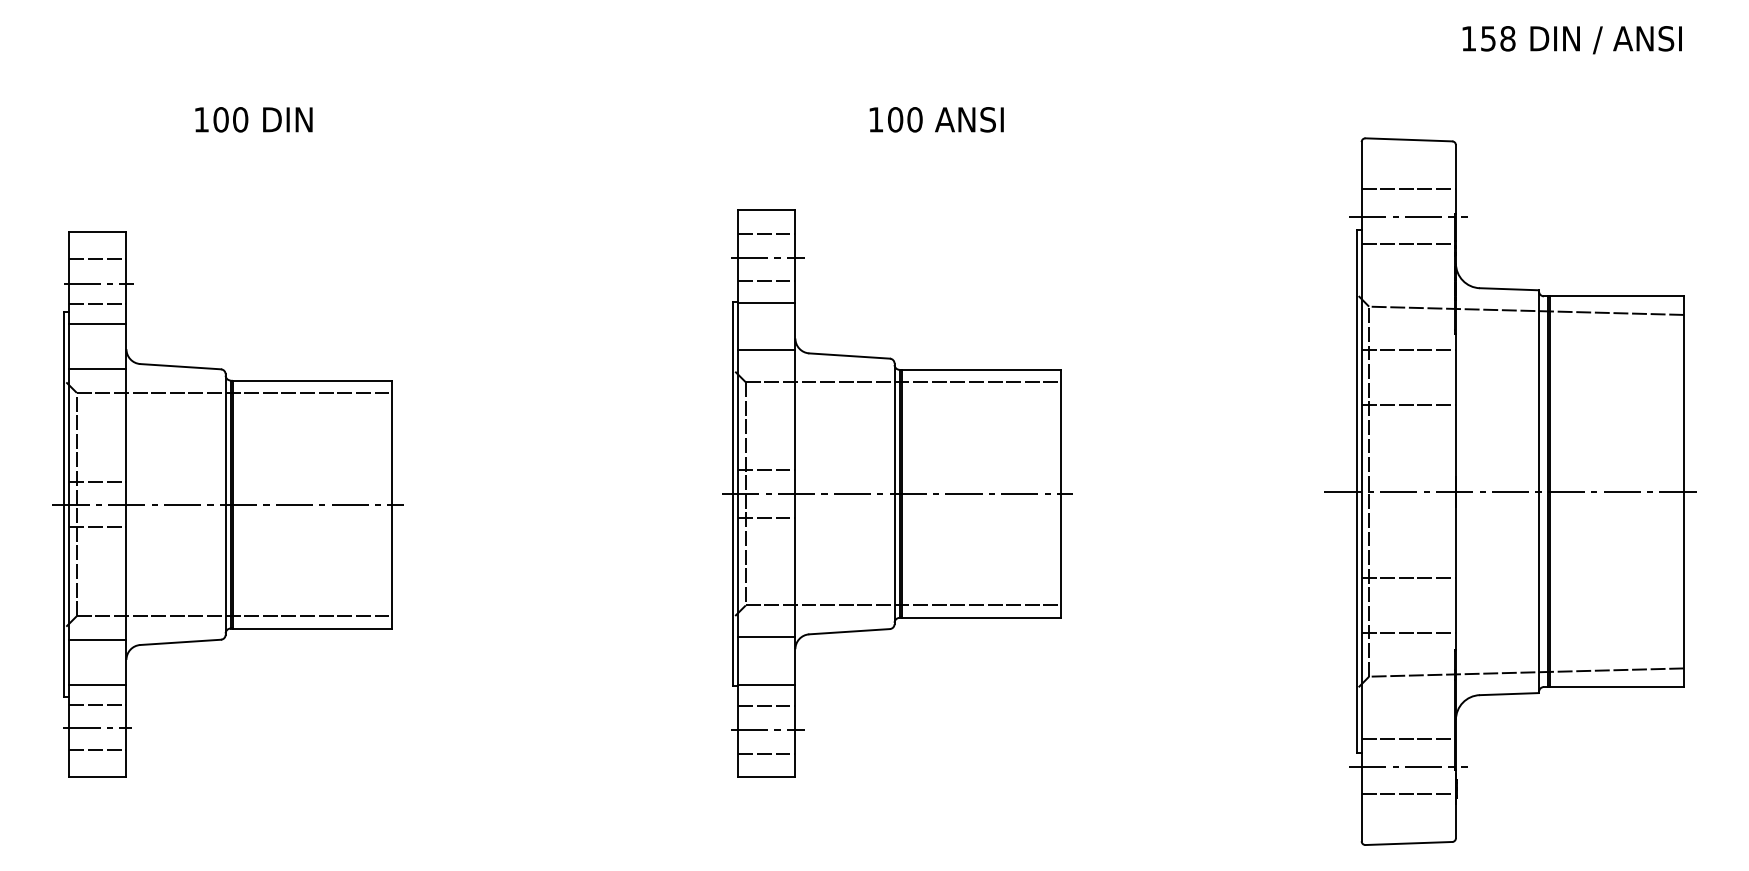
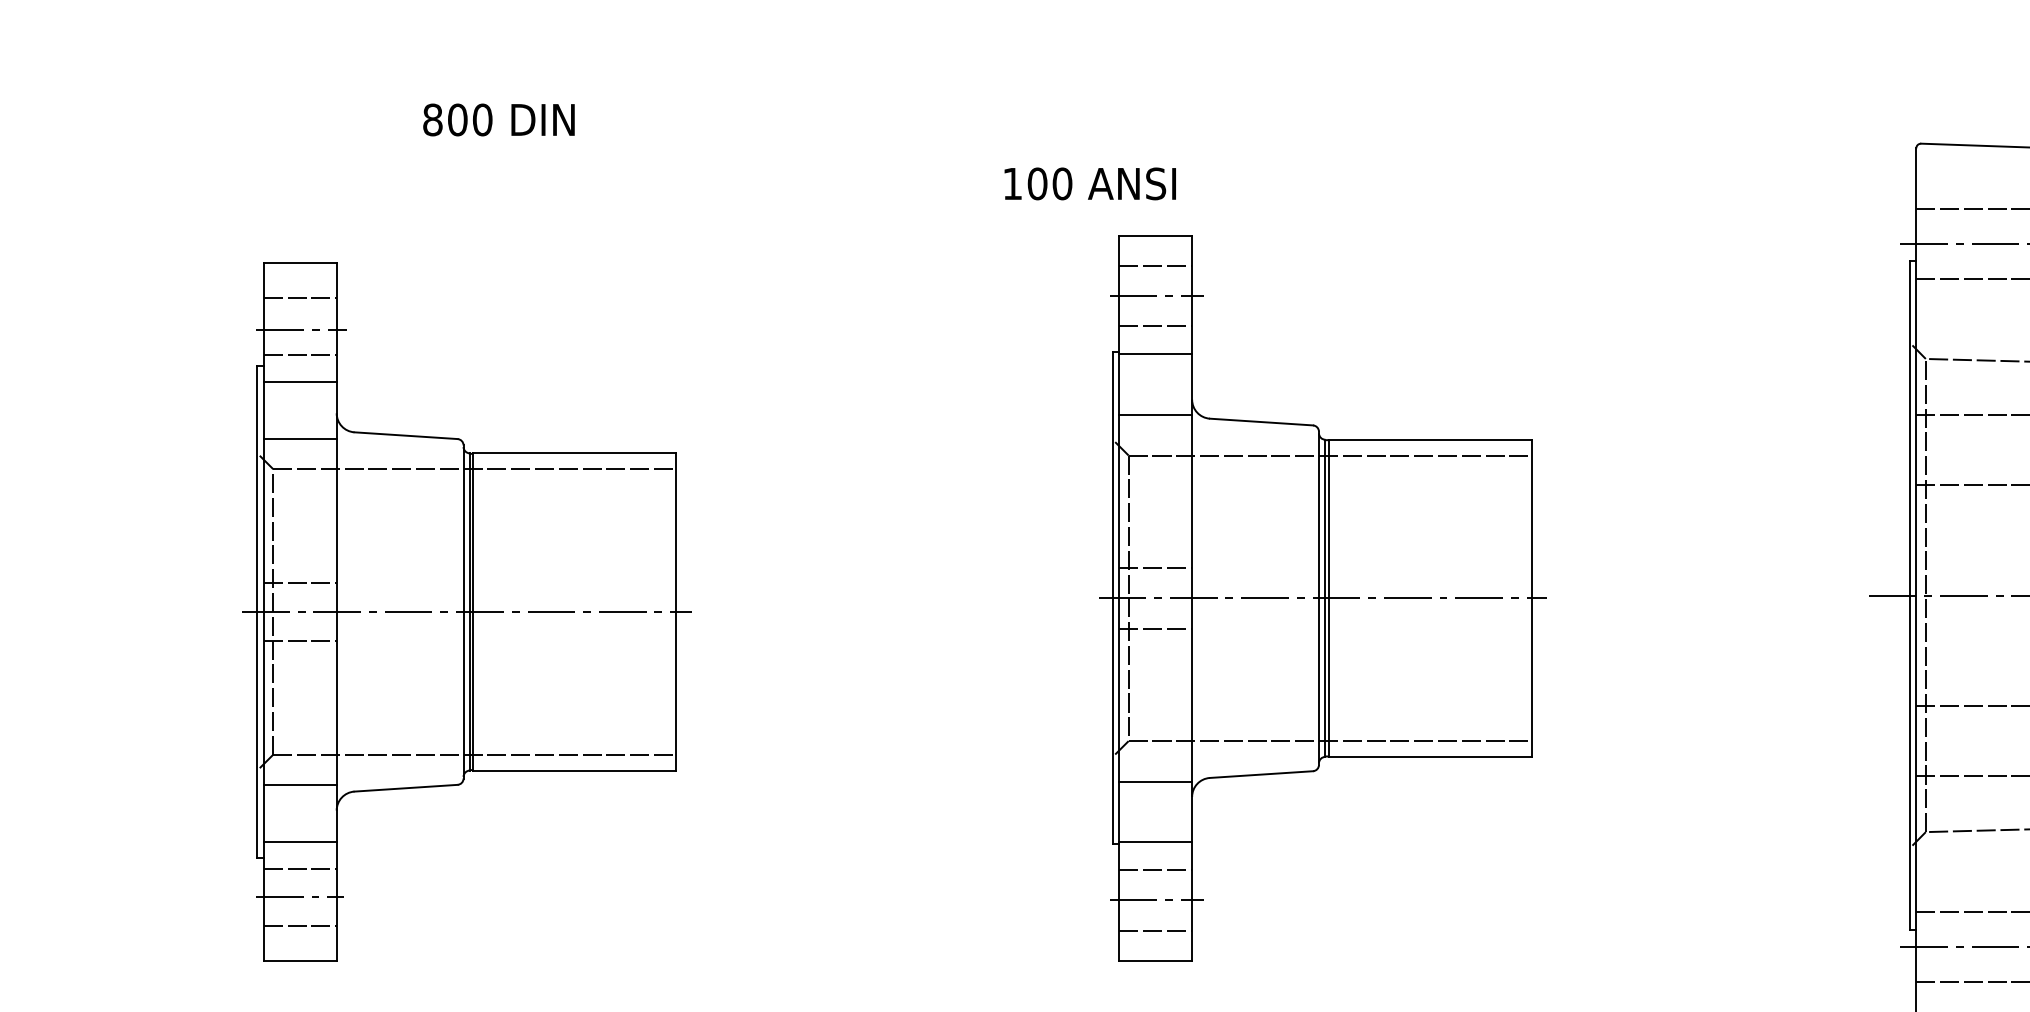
text: (201, 119) -> (432, 119), 100 -> 800
text: (936, 119) -> (1089, 183), moved

